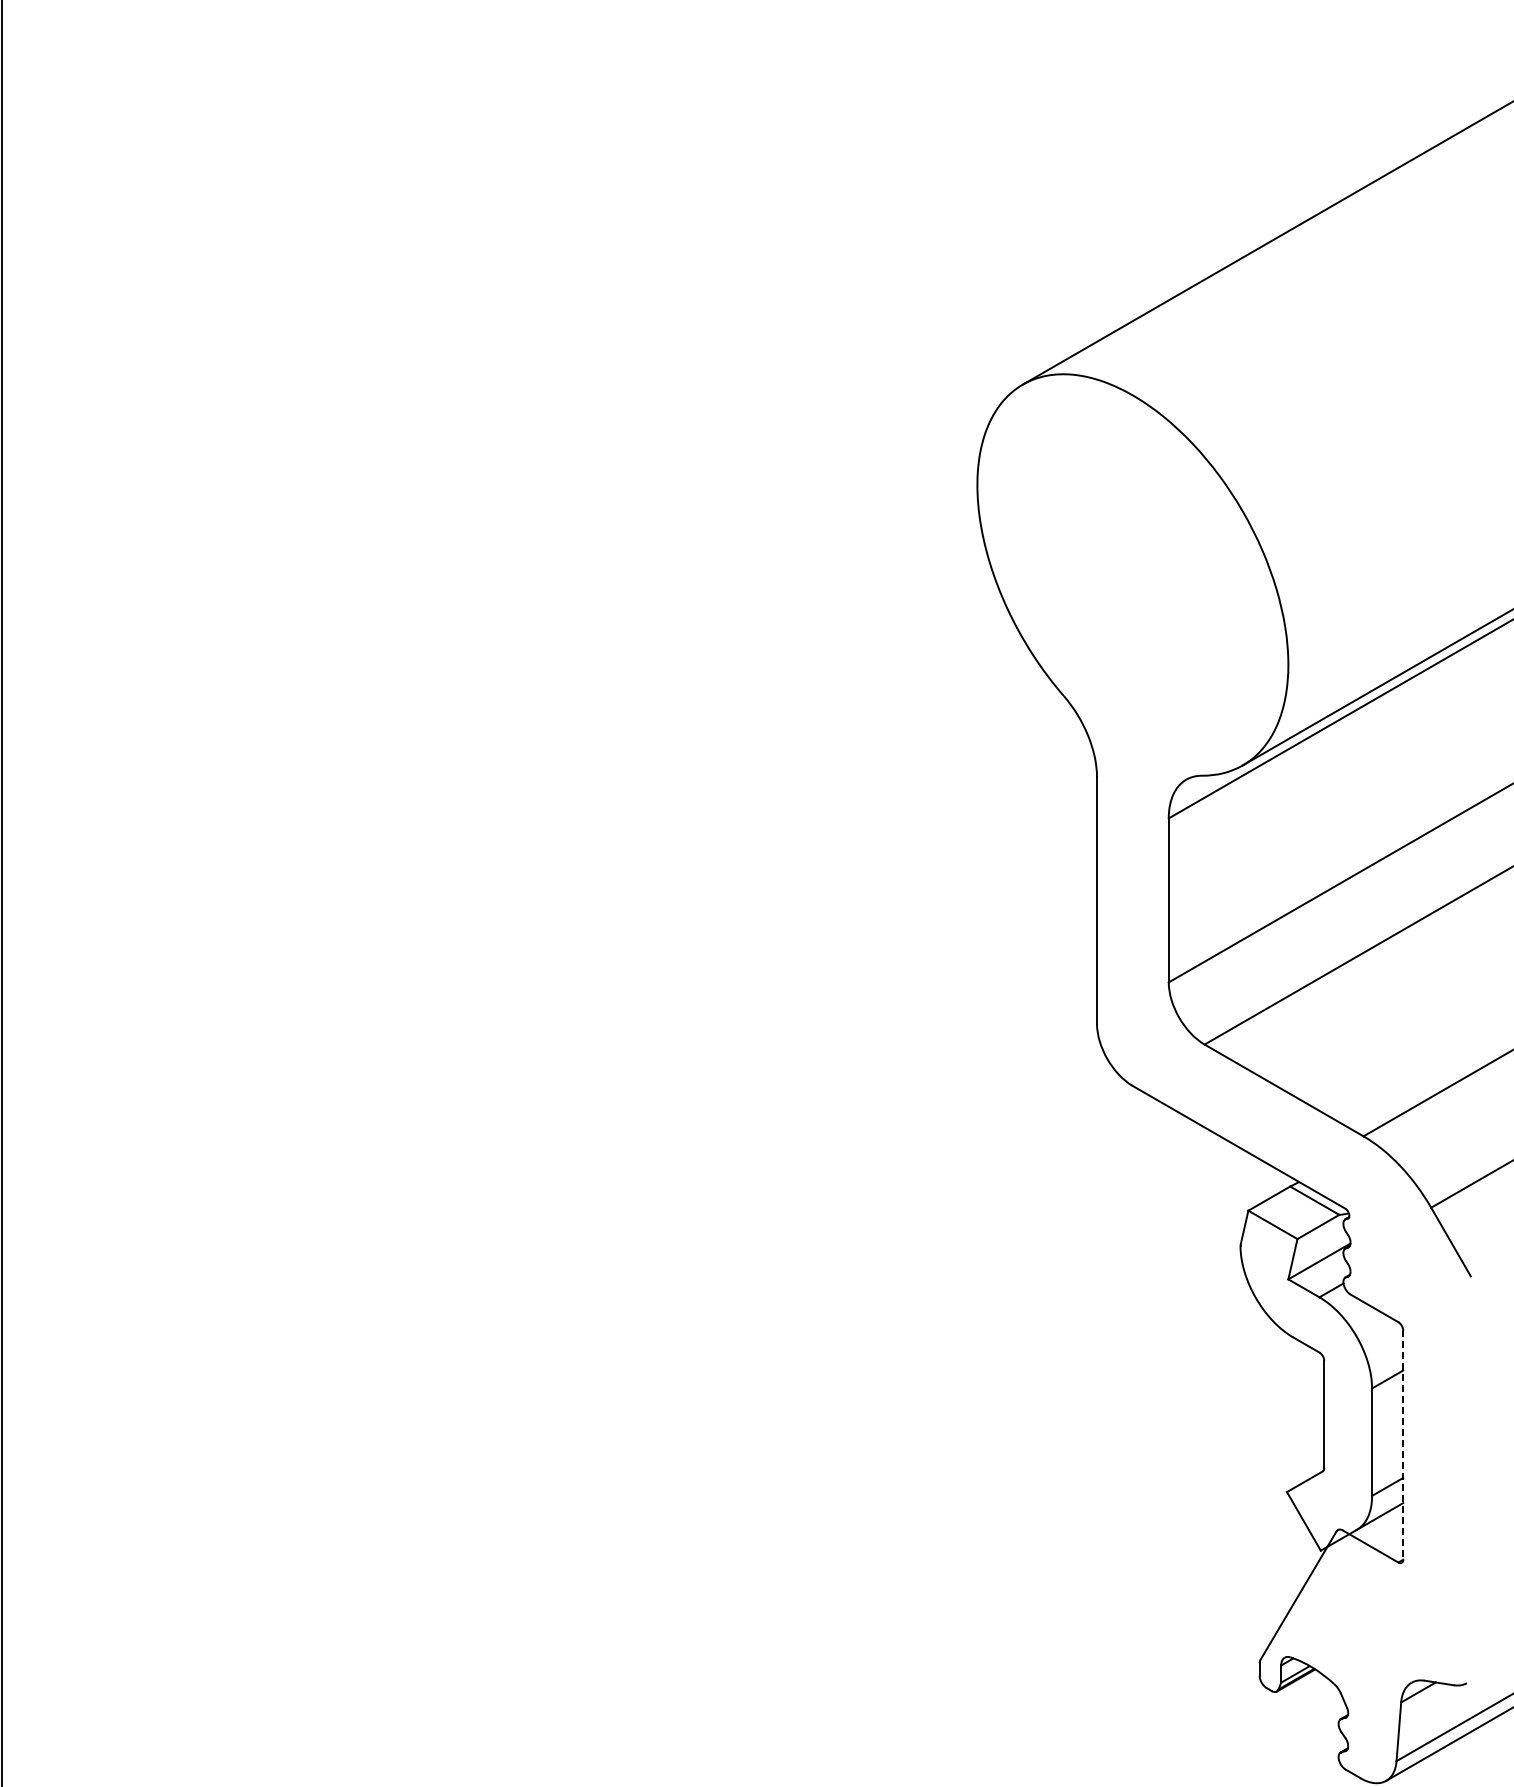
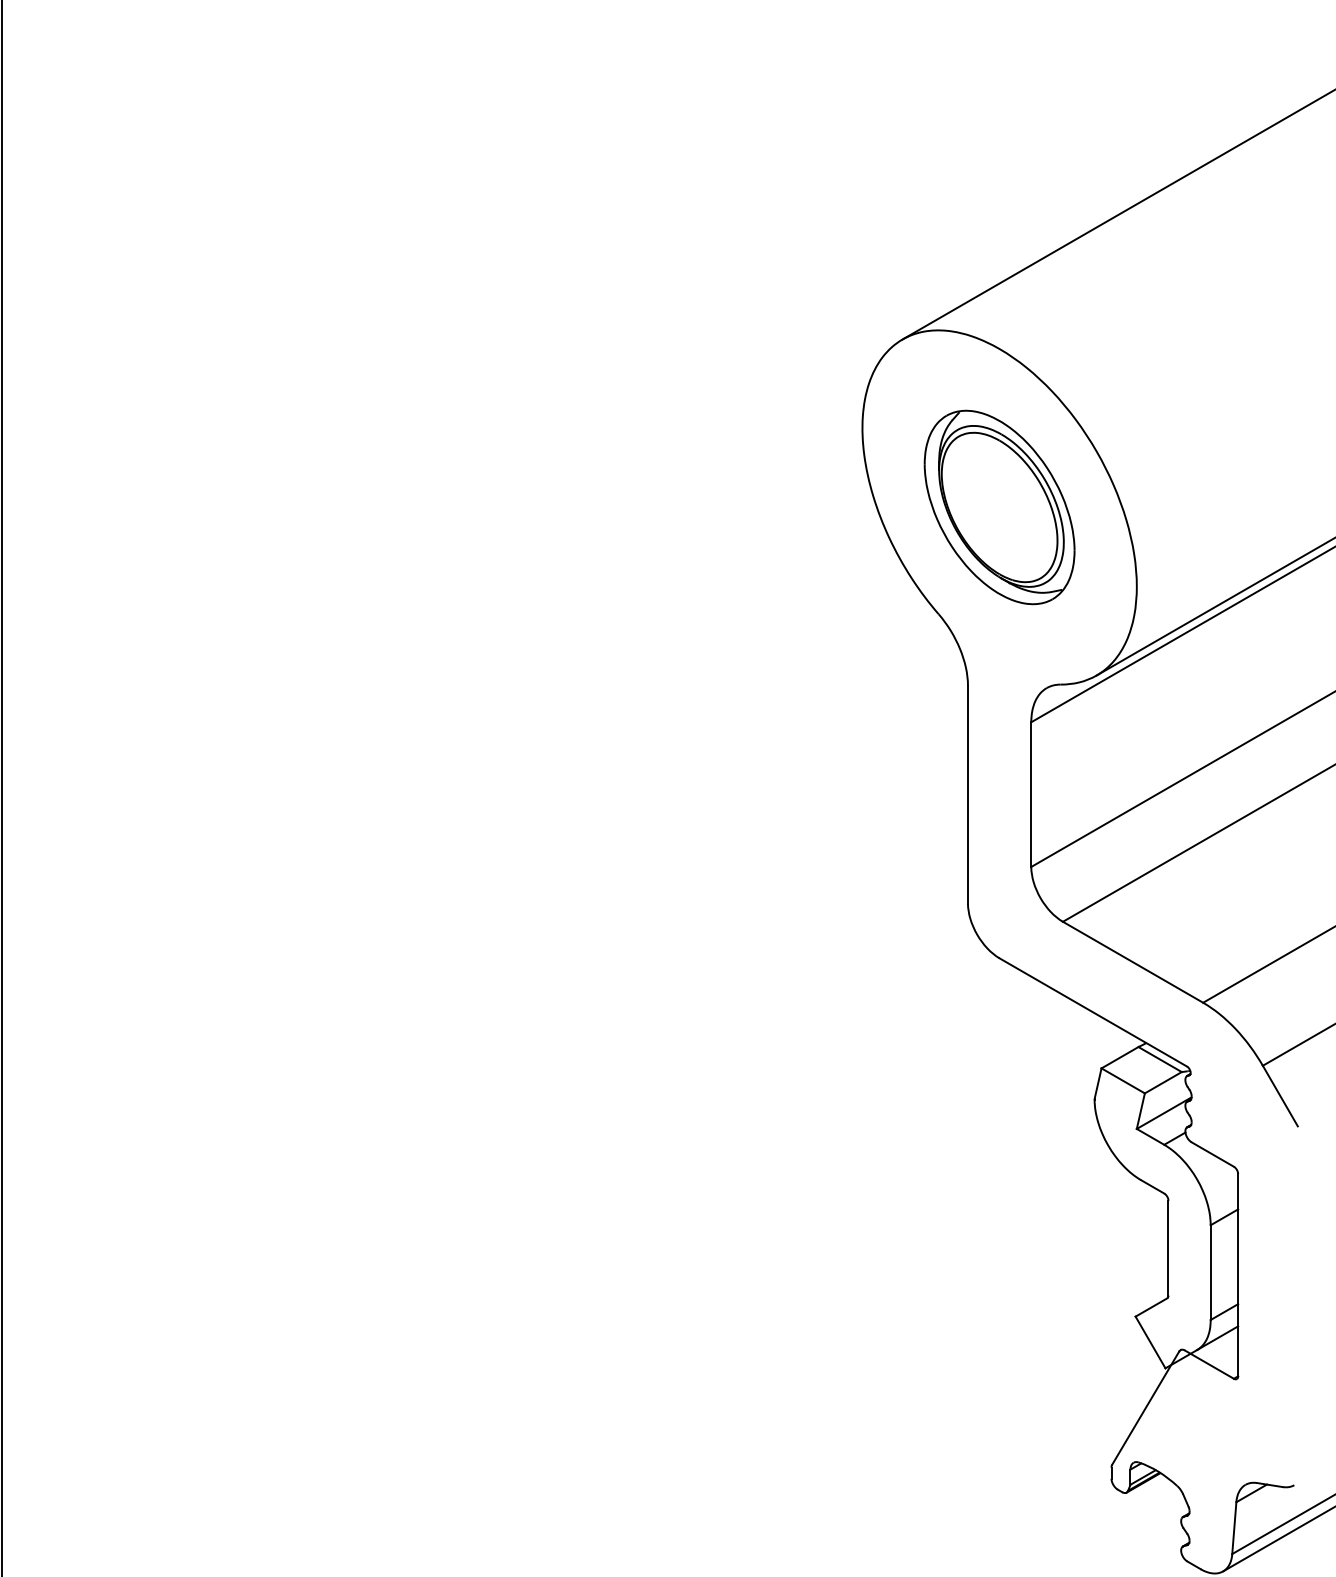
part: (1132, 574) -> (999, 507), added
line: (1403, 1445) -> (1238, 1275), dashed -> solid

